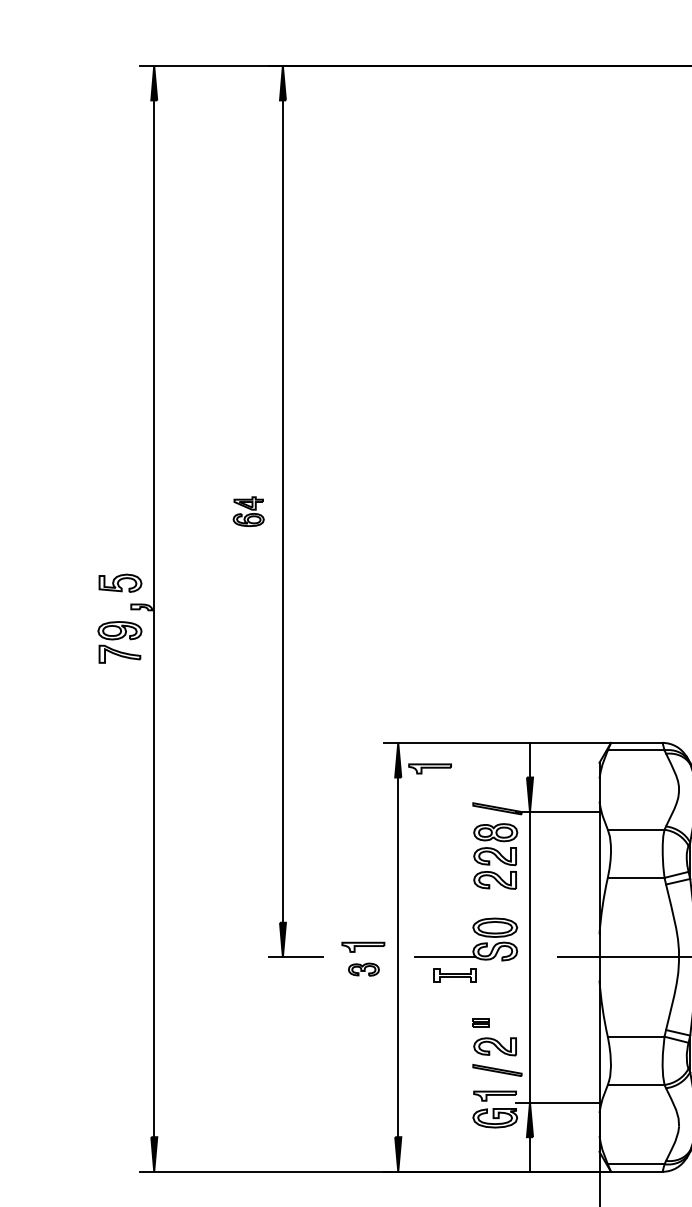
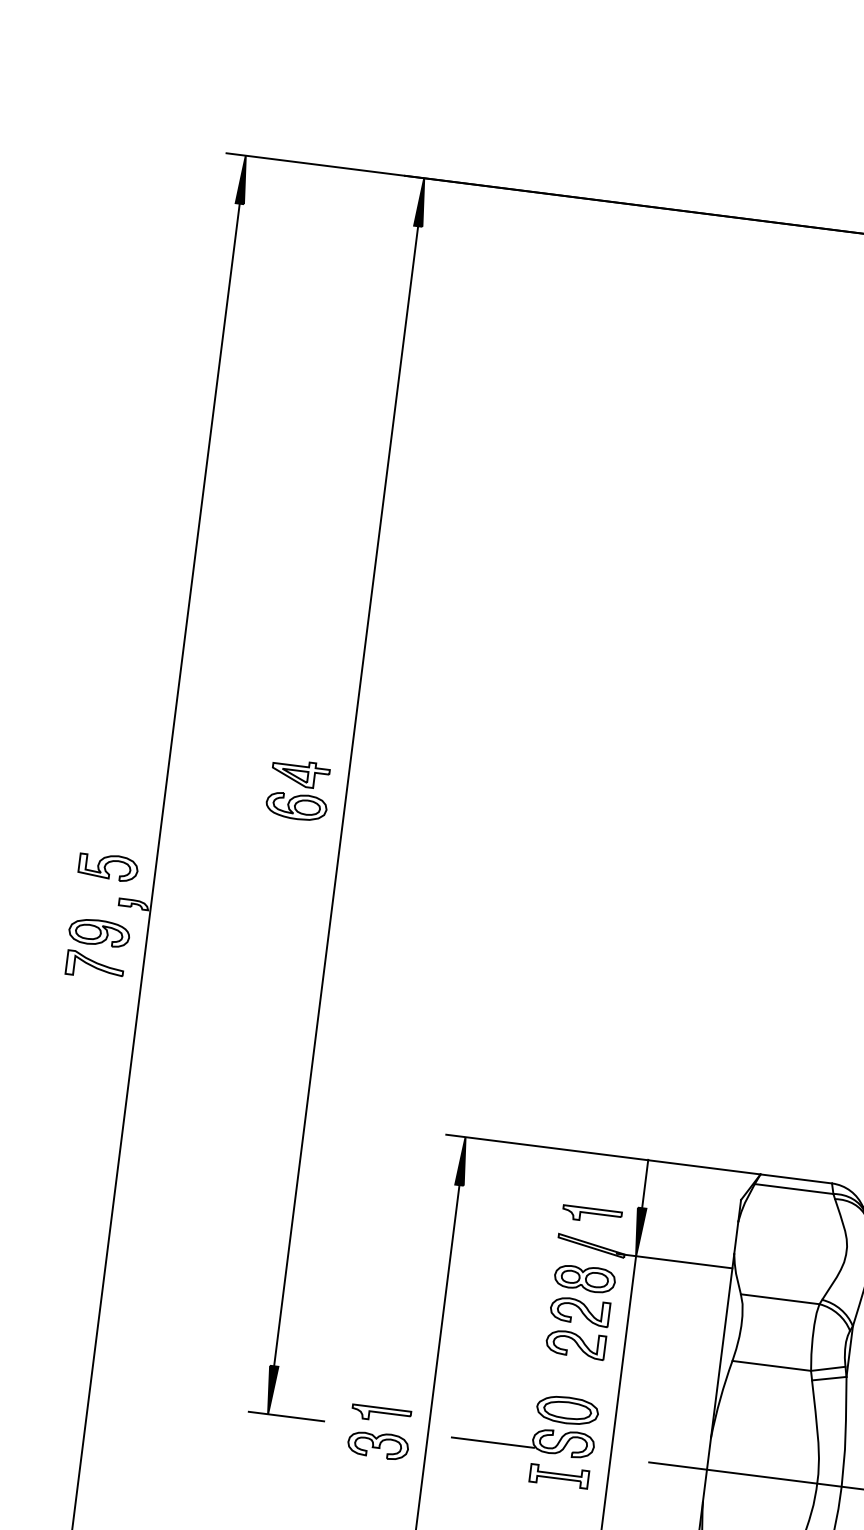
part: (248, 511) -> (298, 790), size x1.43
part: (429, 768) -> (591, 1214), moved
part: (363, 969) -> (377, 1445), size x1.43
part: (454, 975) -> (558, 1476), moved

